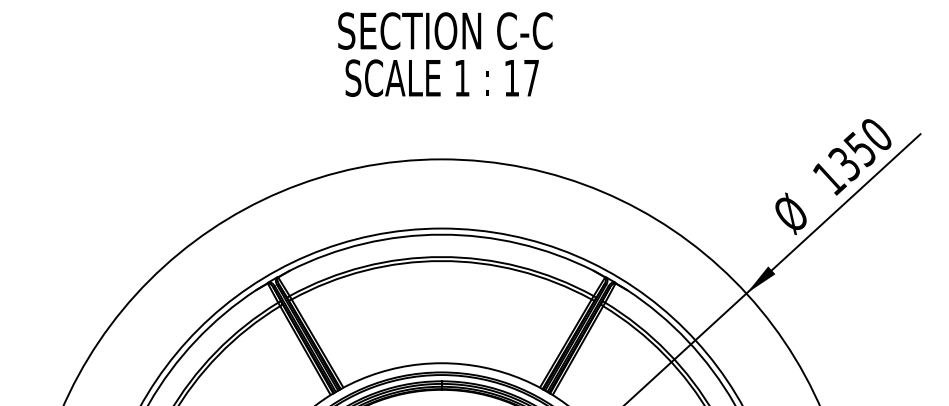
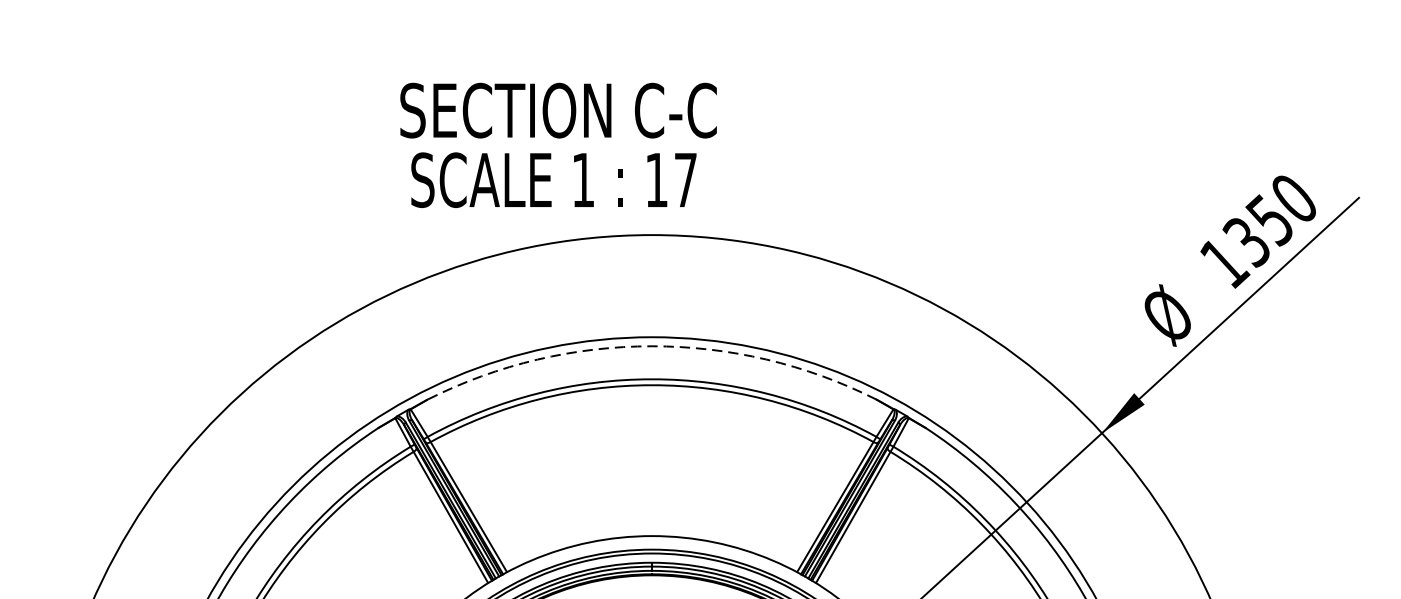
text: (445, 54) -> (558, 145), moved
arc: (441, 234) -> (651, 346), solid -> dashed

